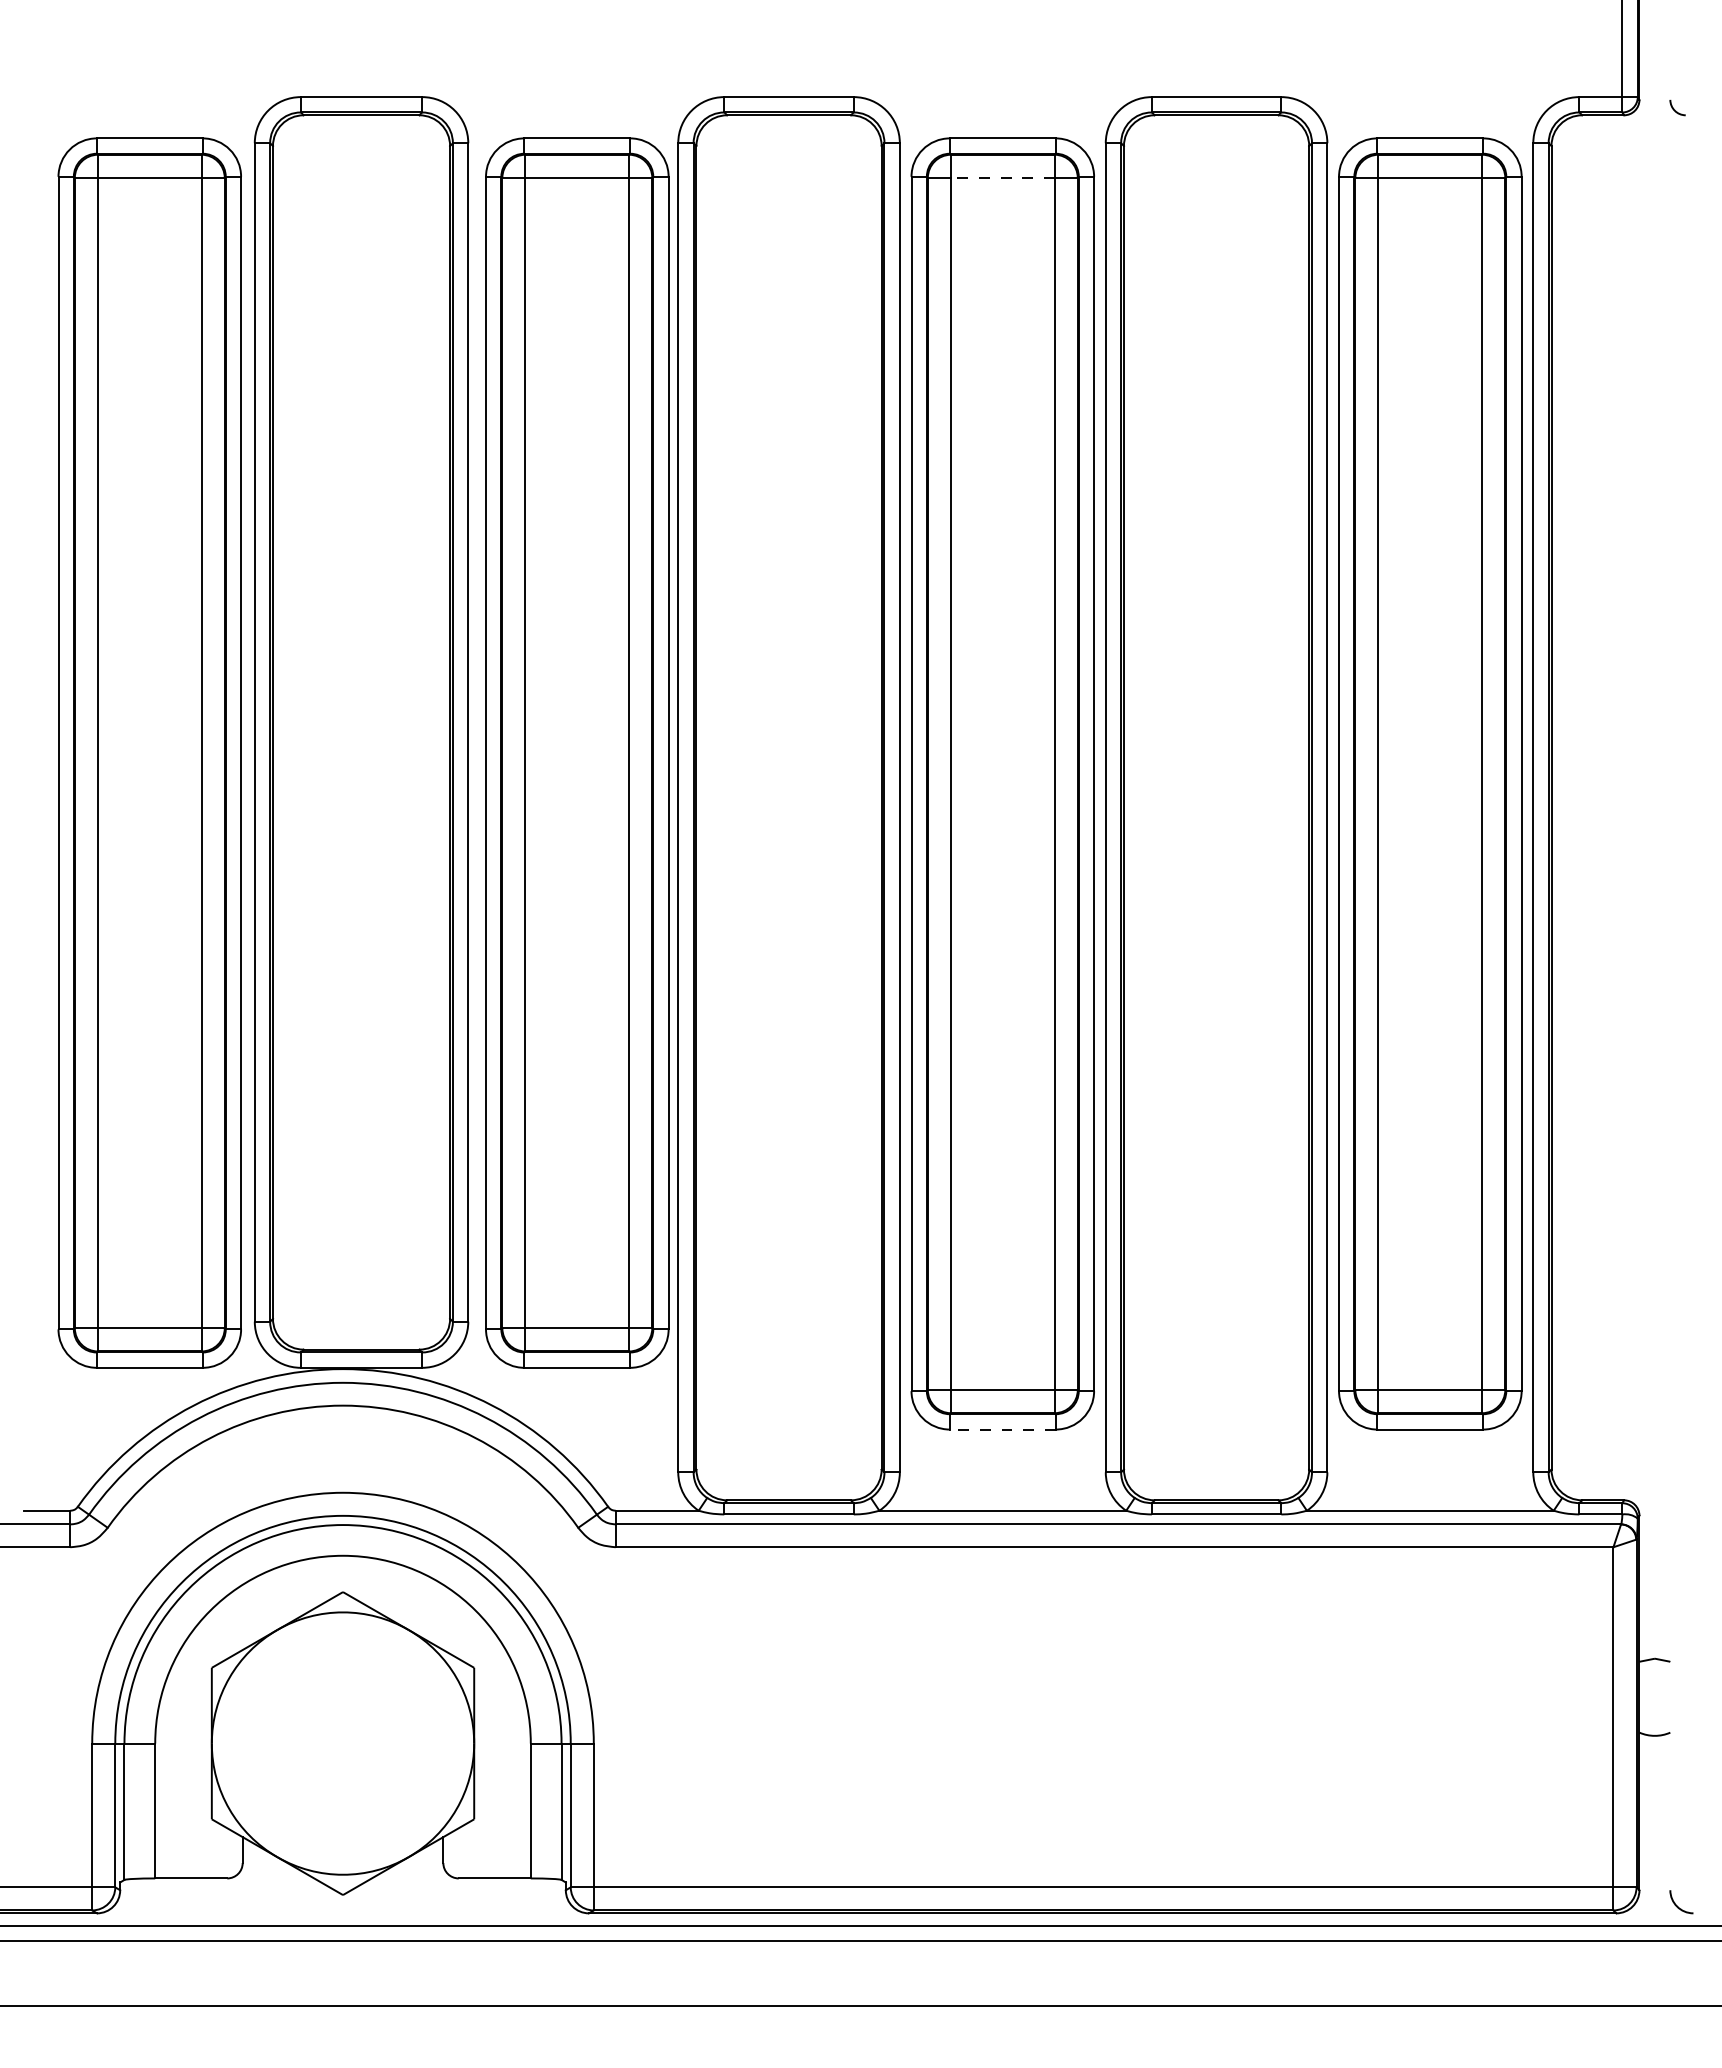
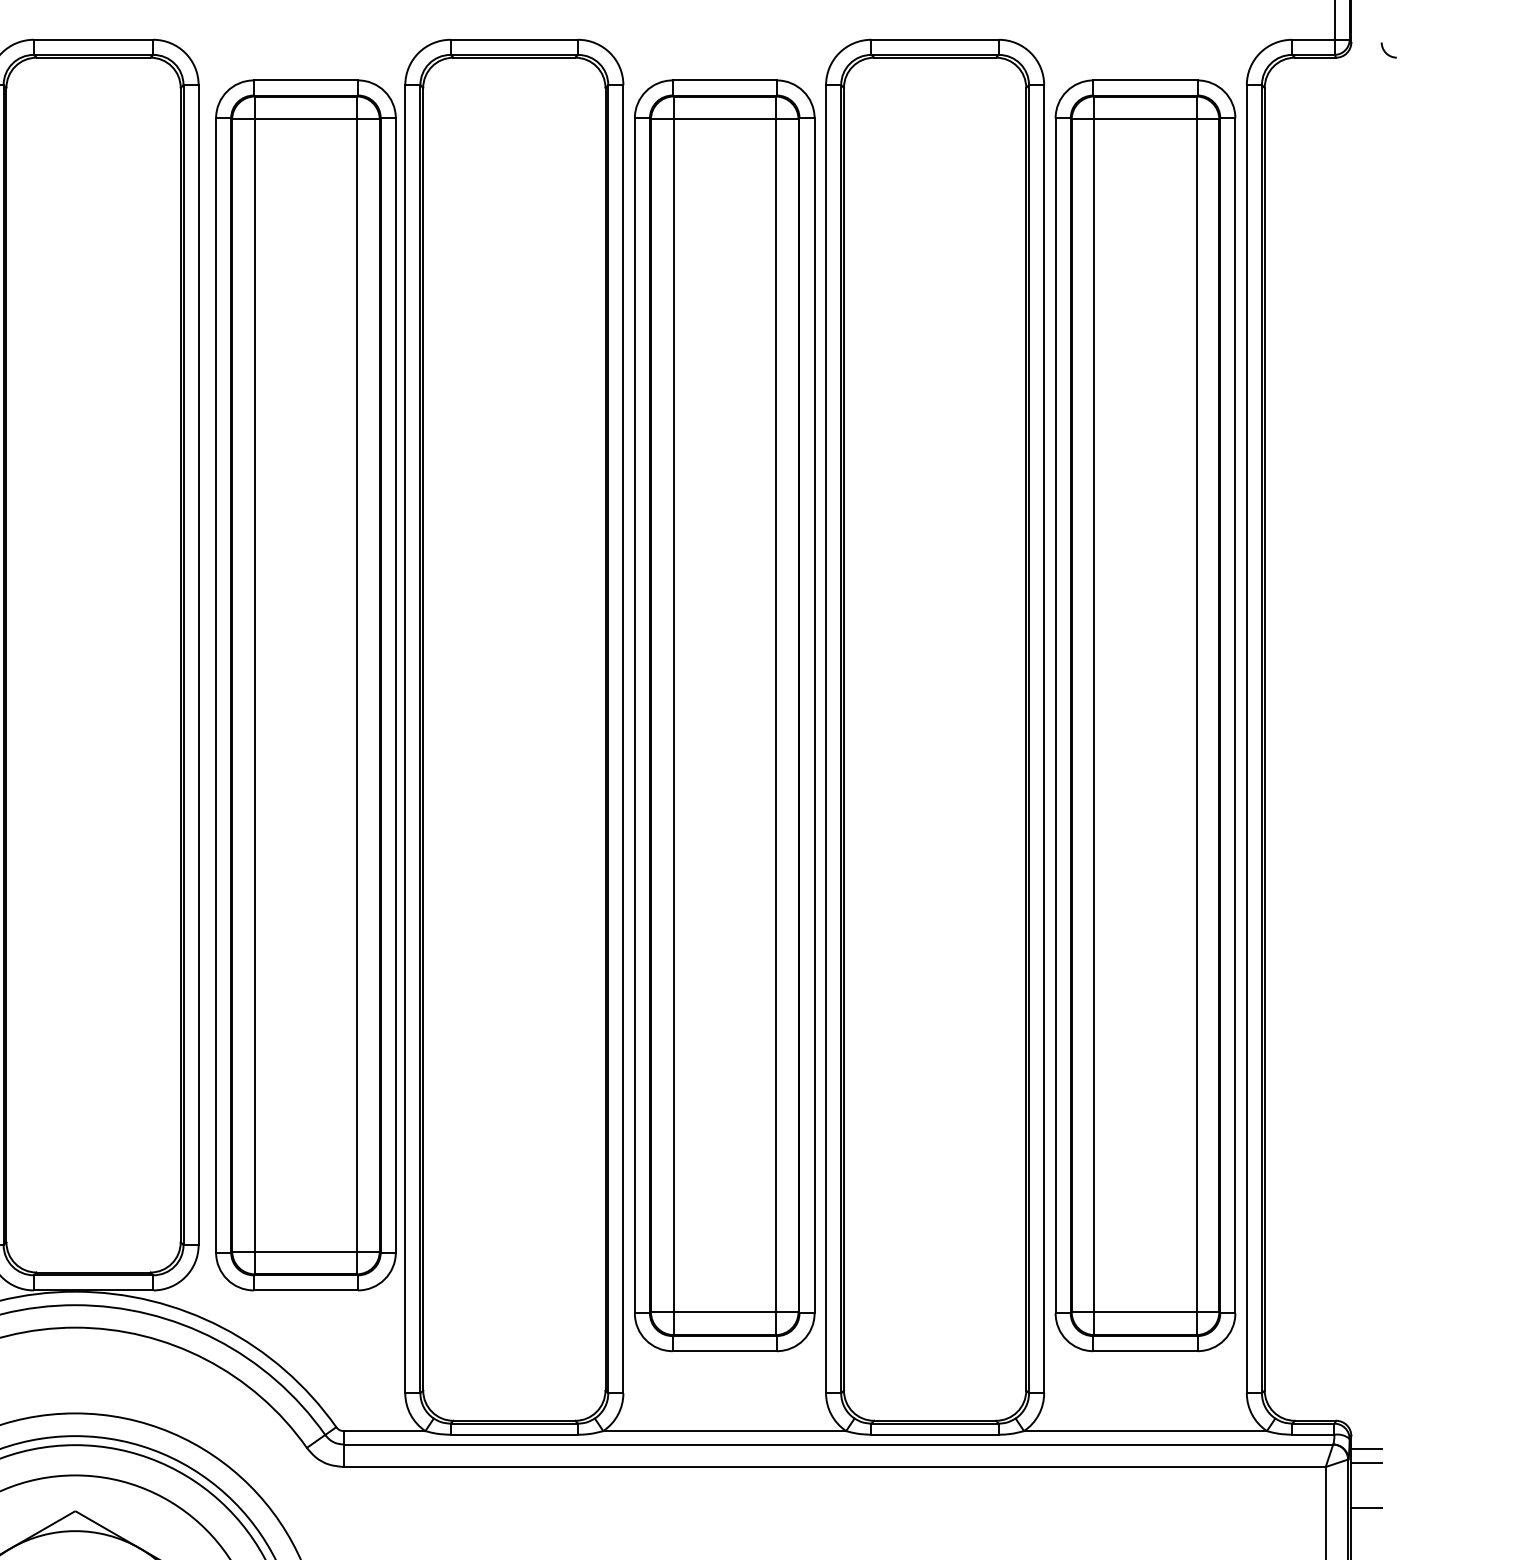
line: (1002, 177) -> (724, 118), dashed -> solid
line: (1002, 1429) -> (724, 1351), dashed -> solid
line: (1654, 1528) -> (1366, 1448), added
line: (1654, 1542) -> (1366, 1462), added
line: (1654, 1589) -> (1366, 1508), added

